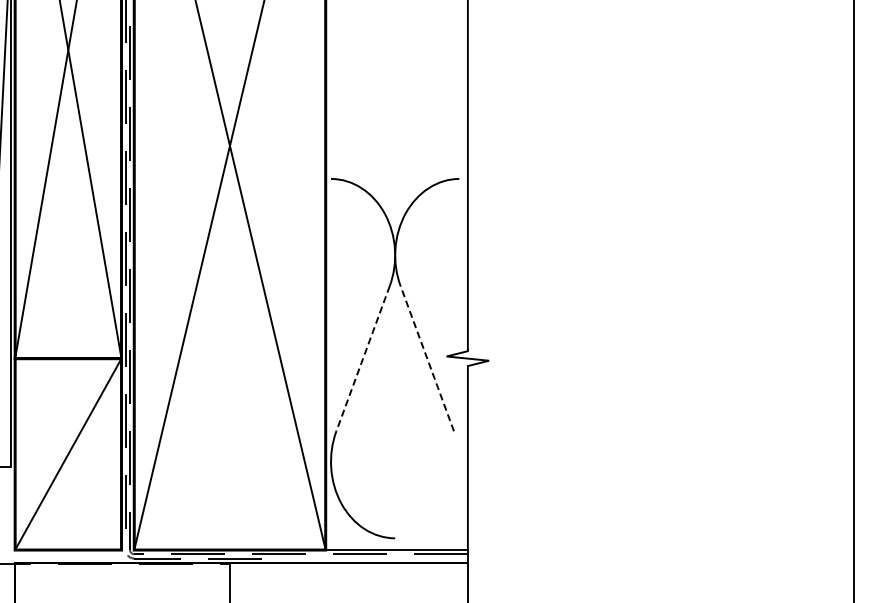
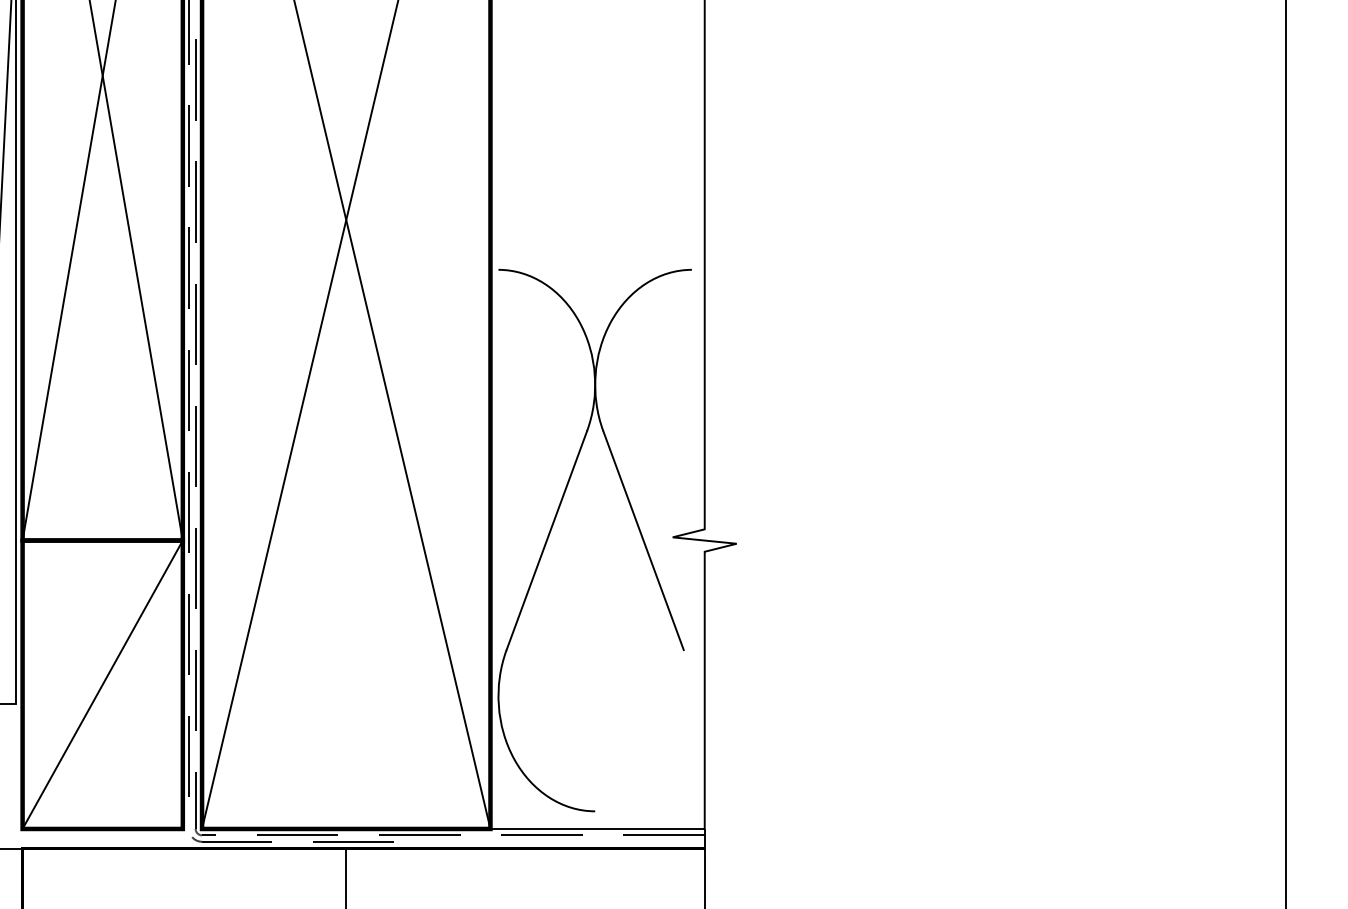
line: (427, 358) -> (643, 540), dashed -> solid
line: (362, 359) -> (545, 541), dashed -> solid

